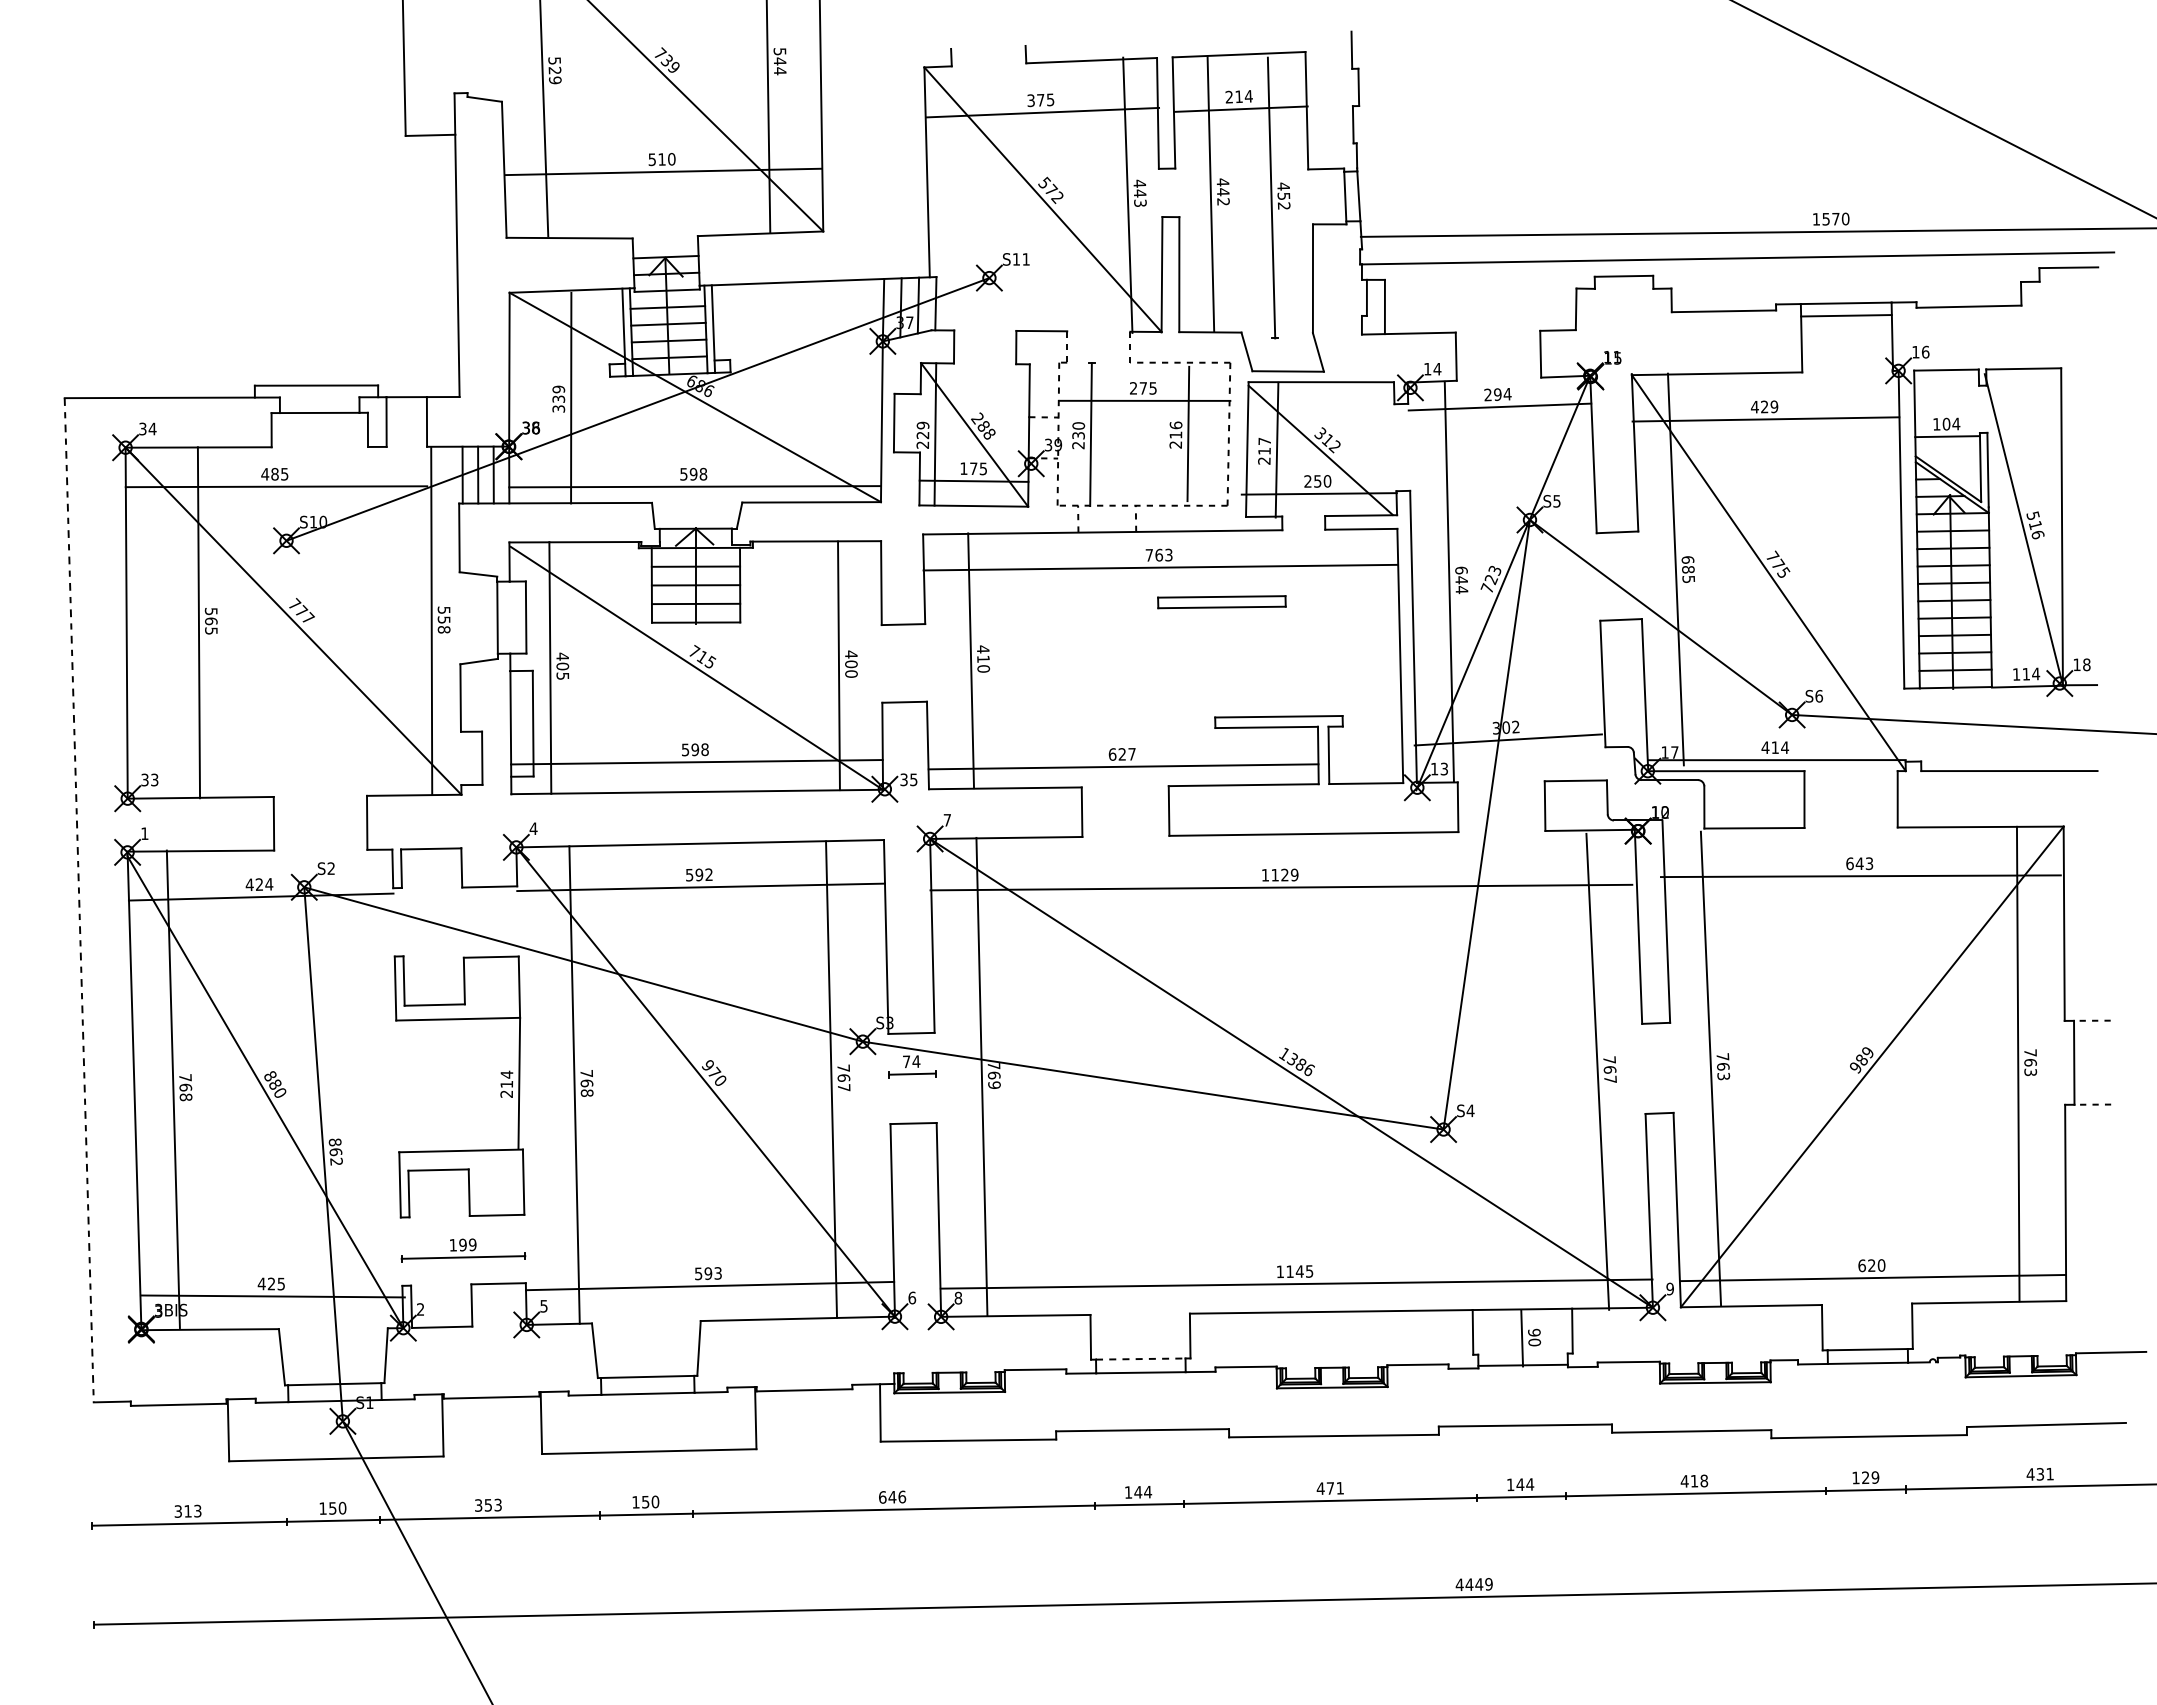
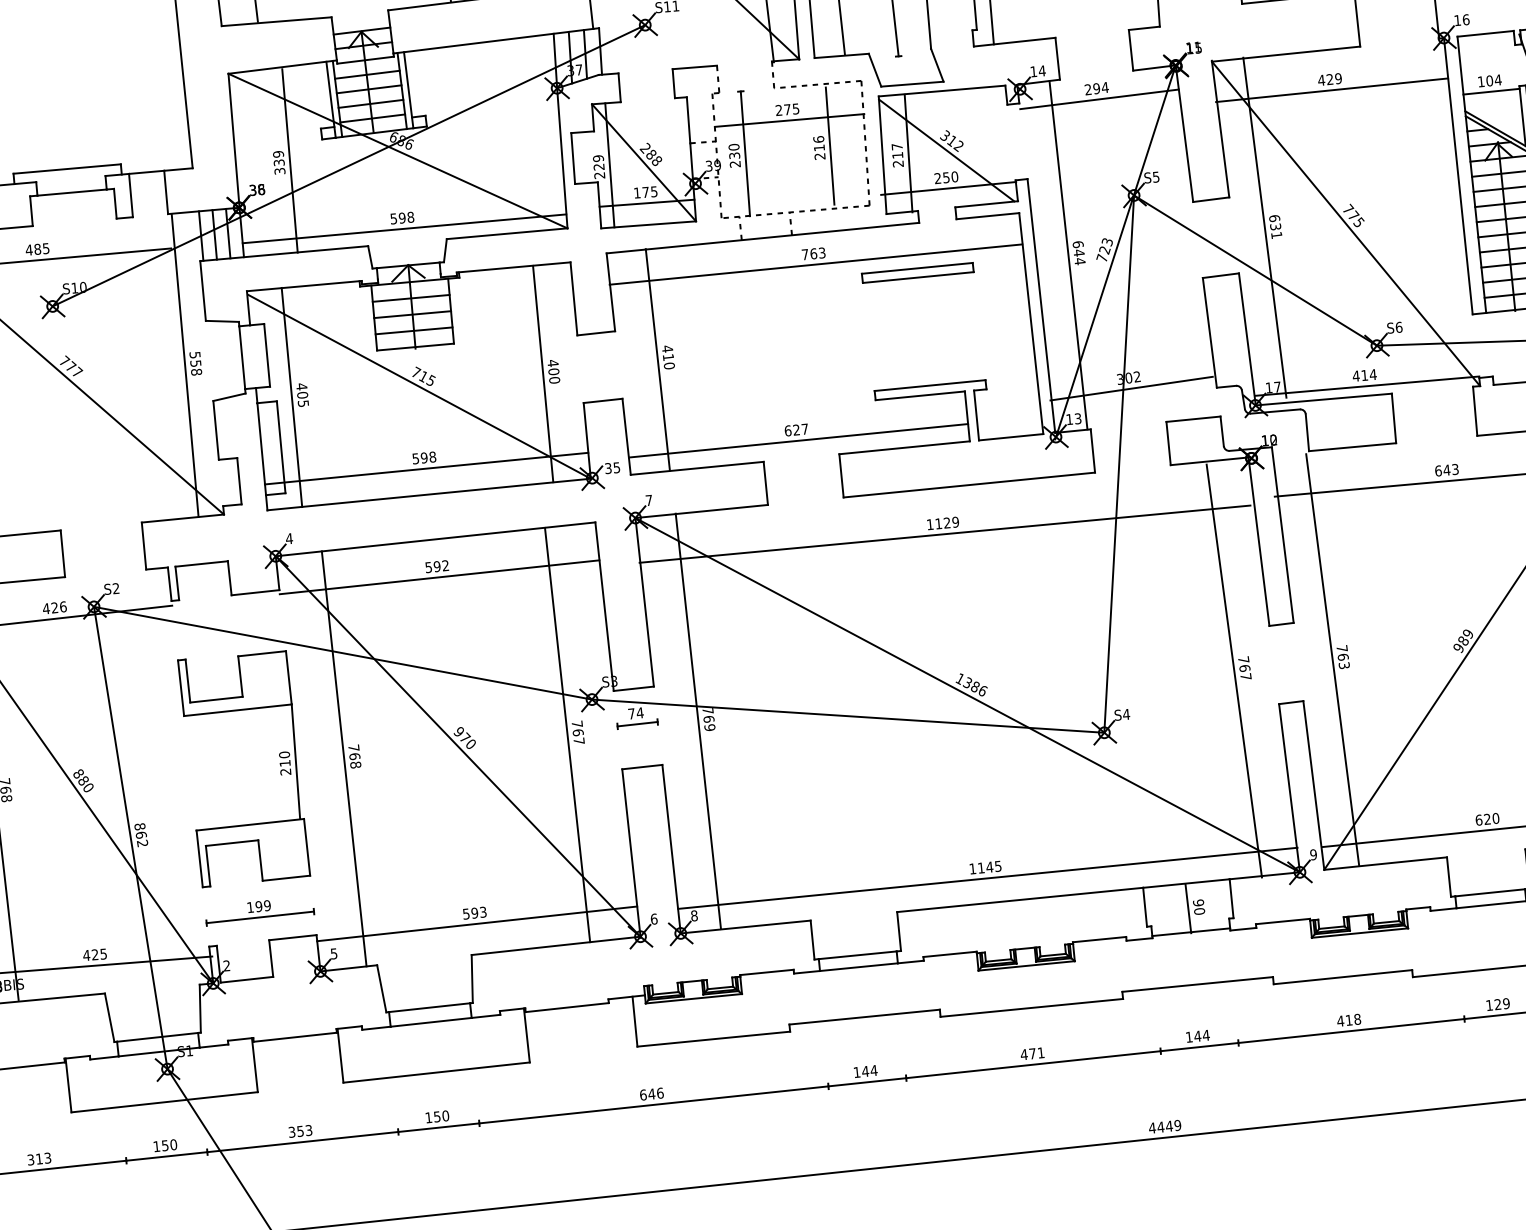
text: (1688, 574) -> (1276, 231), 685 -> 631
part: (1221, 602) -> (917, 273), moved
text: (269, 884) -> (63, 607), 424 -> 426
text: (506, 1074) -> (284, 754), 214 -> 210
line: (1140, 1359) -> (857, 955), dashed -> solid

